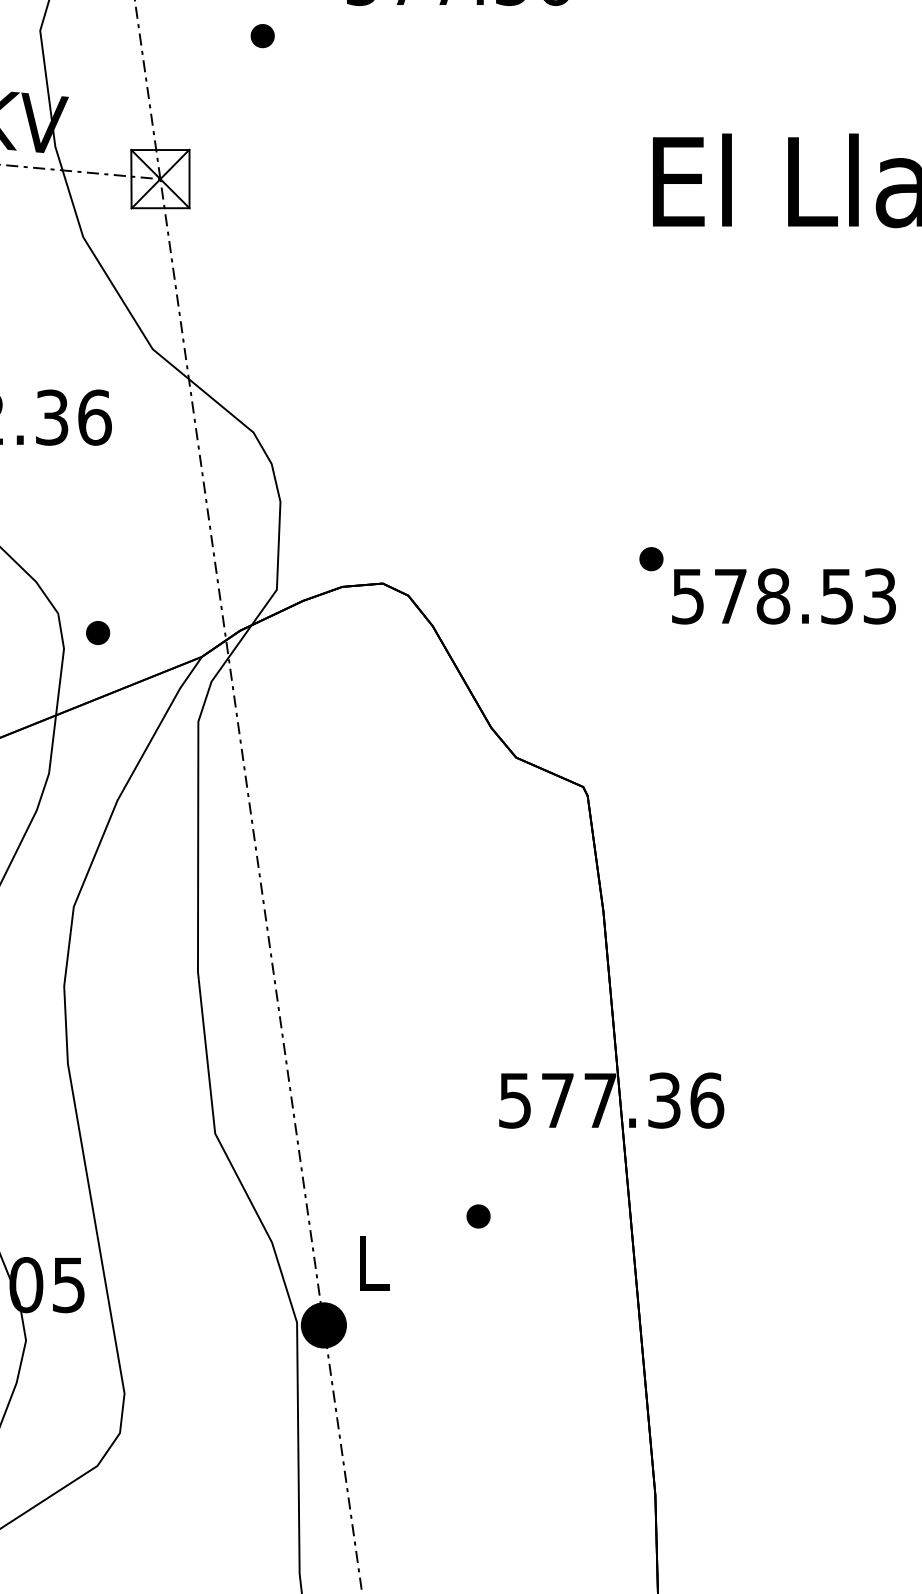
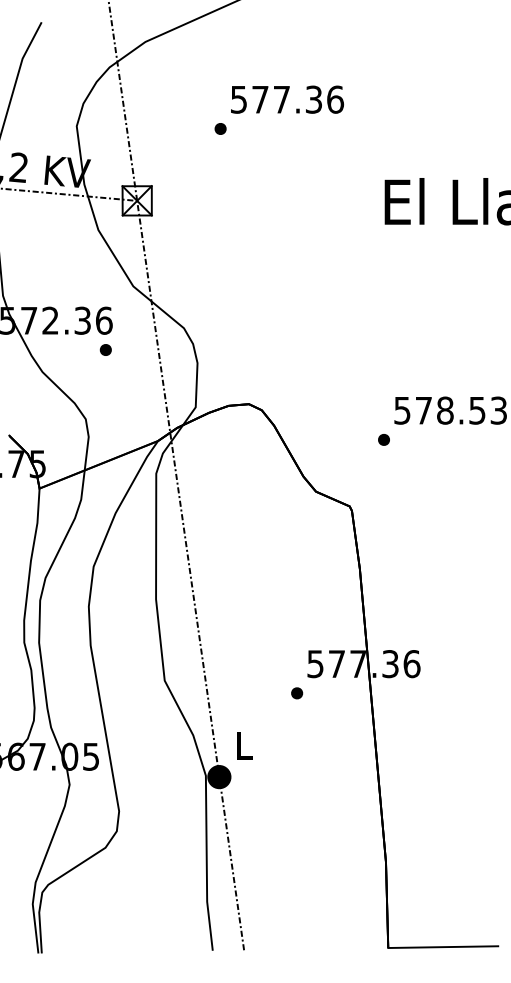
part: (262, 35) -> (220, 128), moved
part: (650, 558) -> (383, 439), moved
part: (97, 631) -> (105, 349), moved
part: (479, 1216) -> (297, 693), moved

